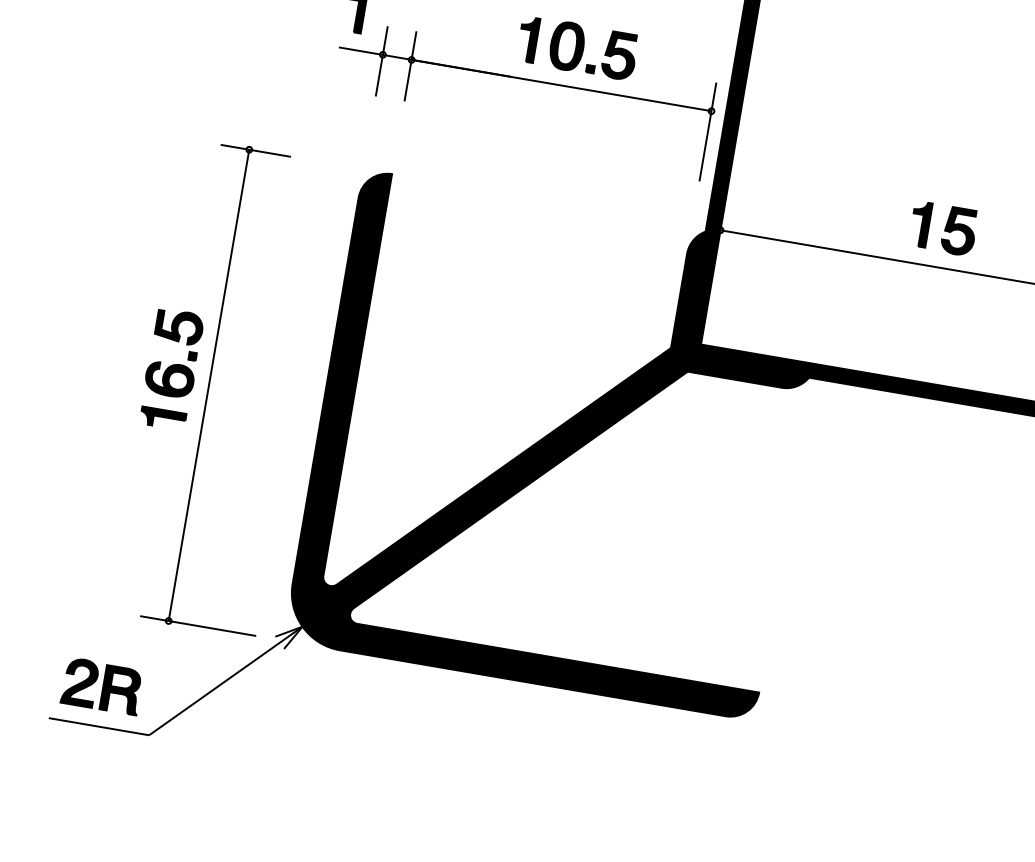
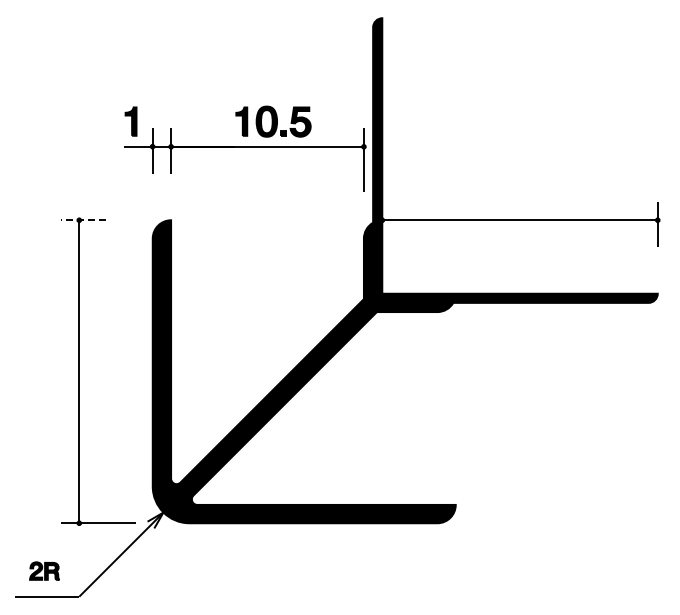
line: (255, 151) -> (83, 220), solid -> dashed
part: (943, 228) -> (521, 195), removed
part: (172, 369) -> (54, 365), removed
part: (102, 685) -> (44, 570), size x0.6

